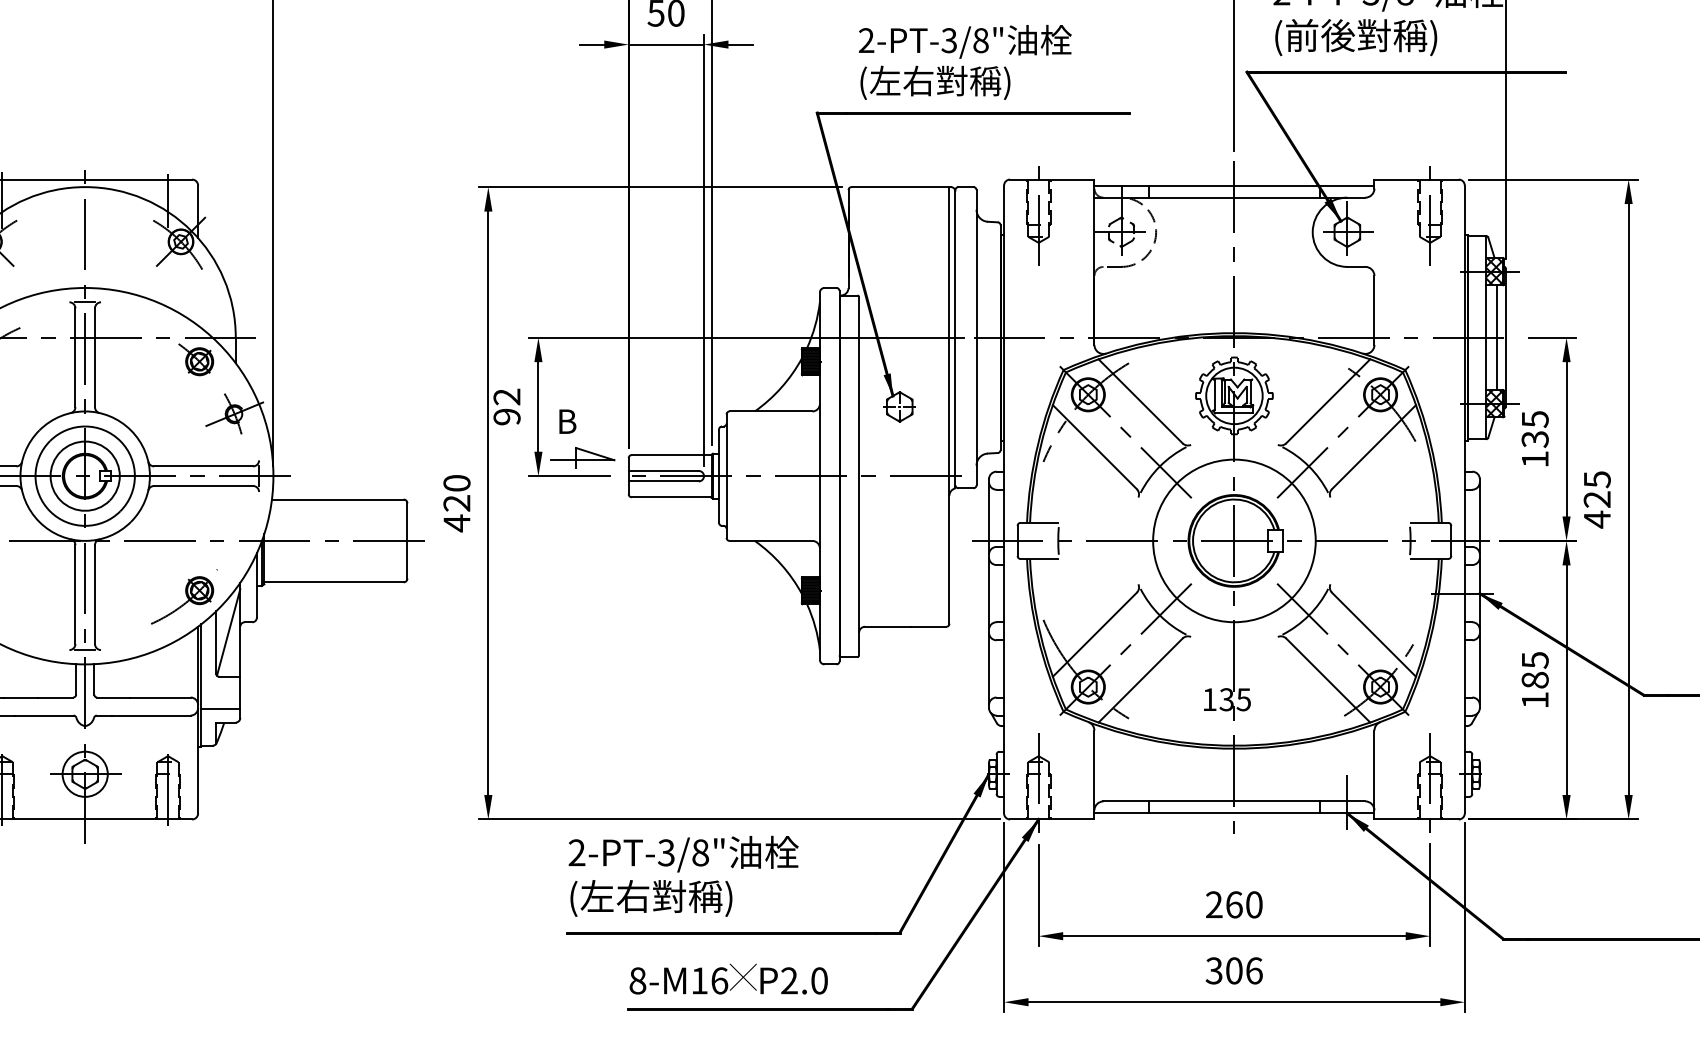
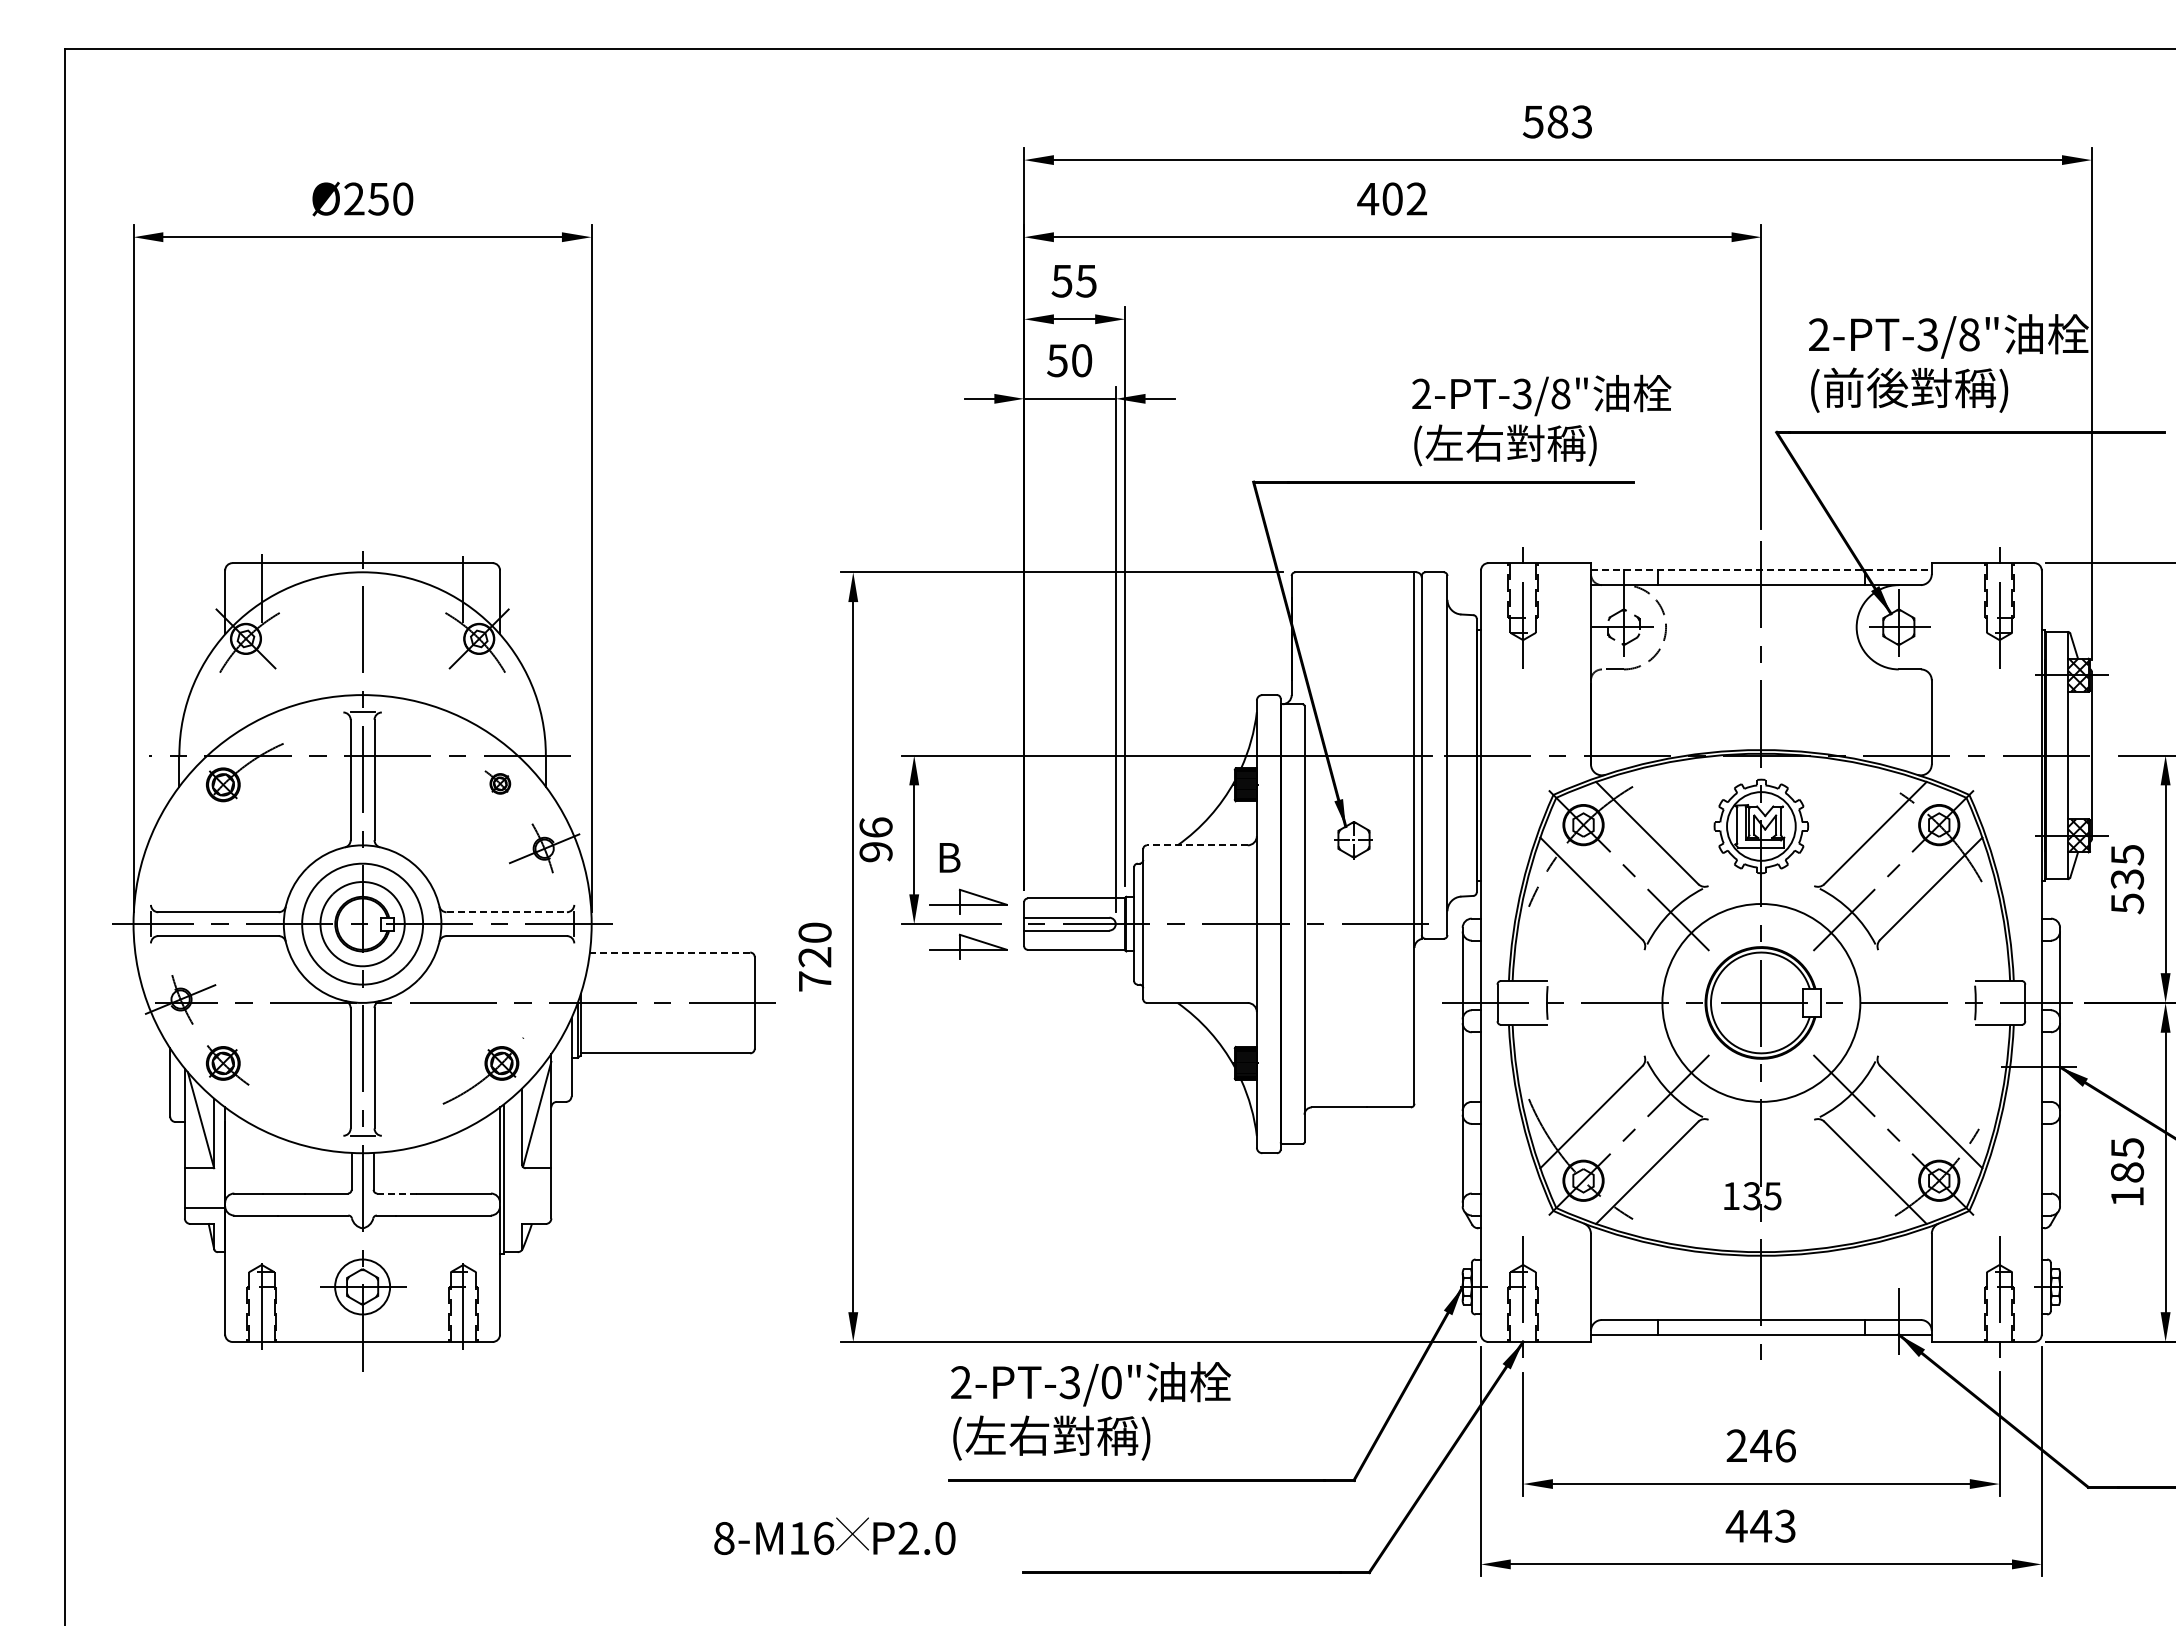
text: (965, 62) -> (1541, 420), moved
line: (1234, 185) -> (1761, 570), solid -> dashed
line: (1496, 337) -> (2080, 755), removed
part: (196, 359) -> (497, 782), size x0.6
text: (506, 396) -> (875, 827), 92 -> 96
line: (770, 411) -> (1196, 845), solid -> dashed
text: (1535, 459) -> (2127, 903), 135 -> 535
line: (204, 466) -> (507, 912), solid -> dashed
part: (583, 494) -> (968, 946), added
line: (337, 499) -> (669, 952), solid -> dashed
text: (457, 523) -> (815, 981), 420 -> 720
line: (113, 697) -> (397, 1193), solid -> dashed
line: (220, 709) -> (527, 1208), removed
text: (700, 852) -> (1111, 1382), 2-PT-3/8" -> 2-PT-3/0"
text: (1243, 904) -> (1772, 1445), 260 -> 246
text: (1233, 970) -> (1760, 1525), 306 -> 443
text: (728, 978) -> (834, 1535), moved

